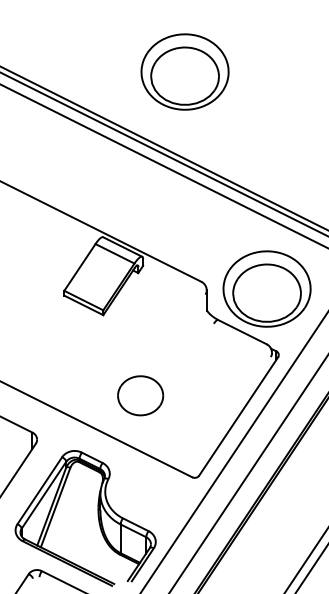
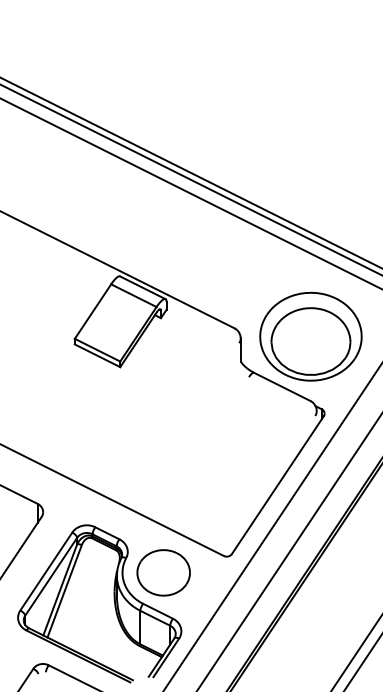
part: (184, 71) -> (214, 83), removed
part: (140, 395) -> (163, 572), moved

